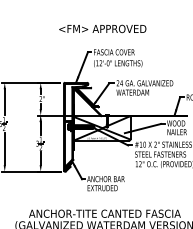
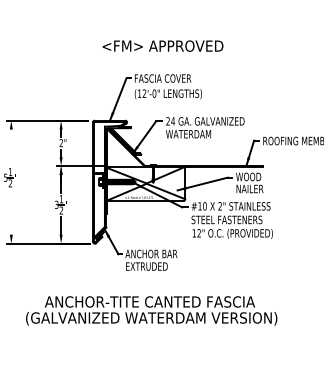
text: (102, 28) -> (162, 45), moved
line: (4, 102) -> (11, 147), removed
line: (4, 148) -> (11, 211), removed

